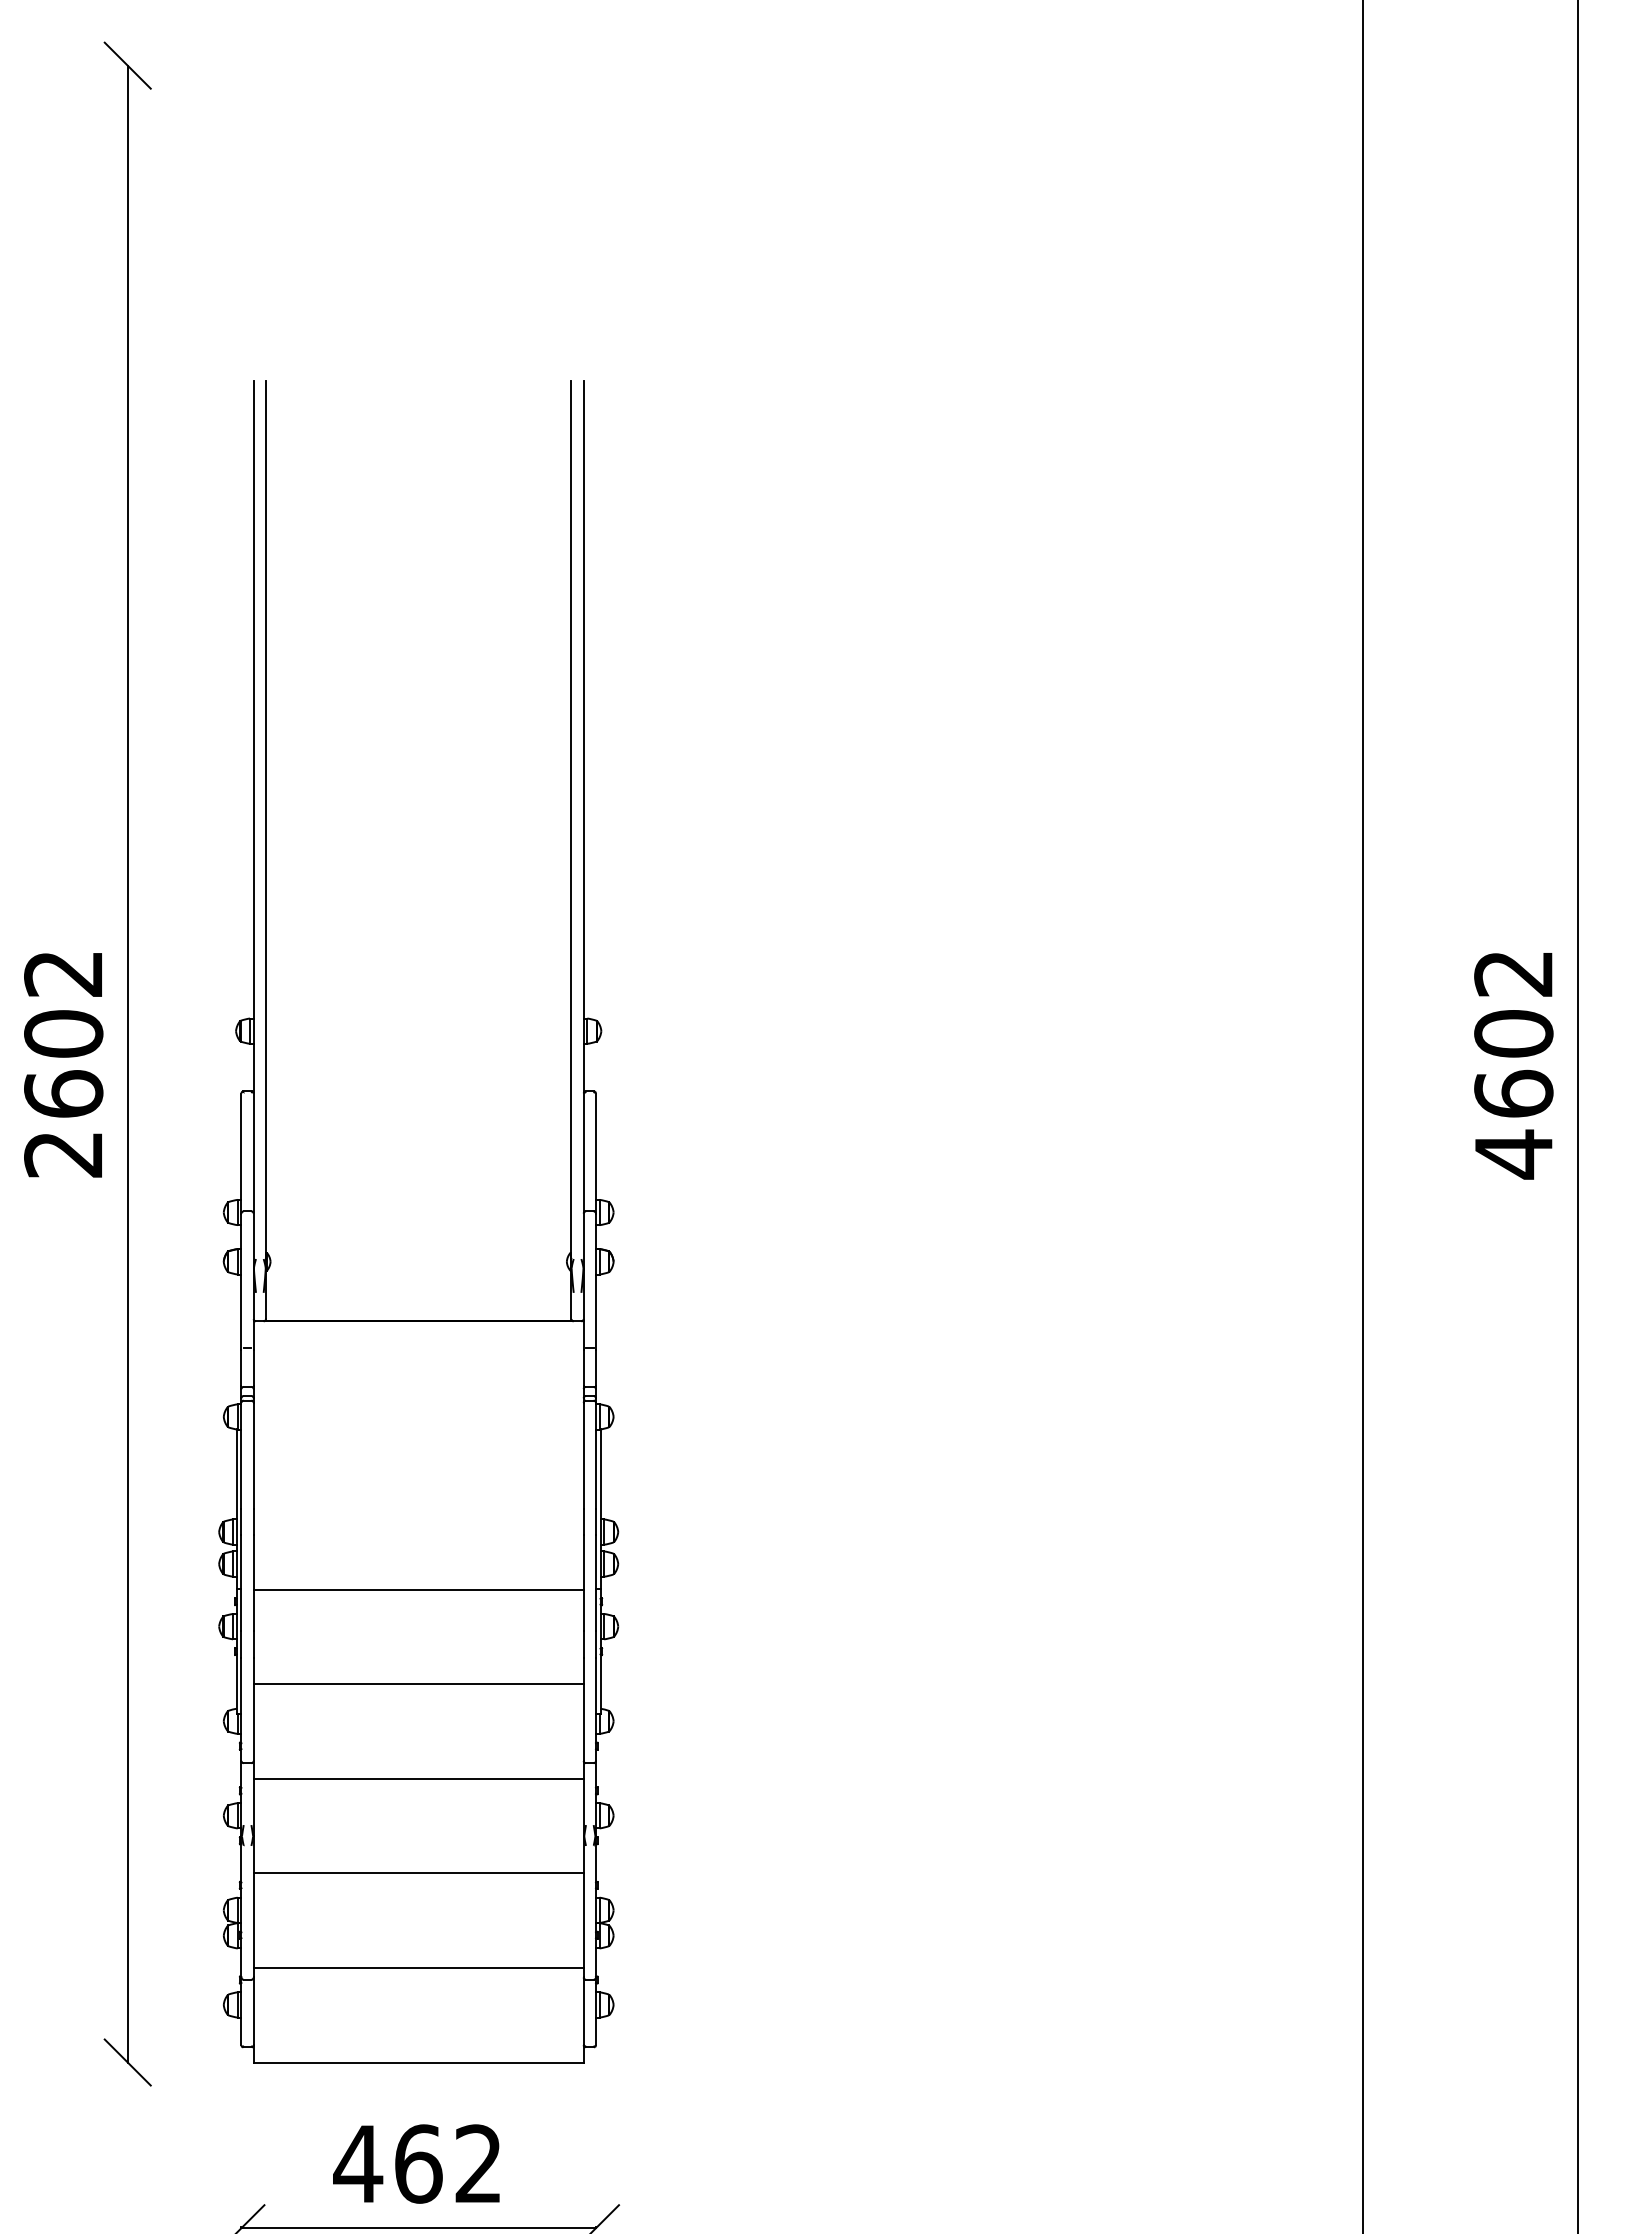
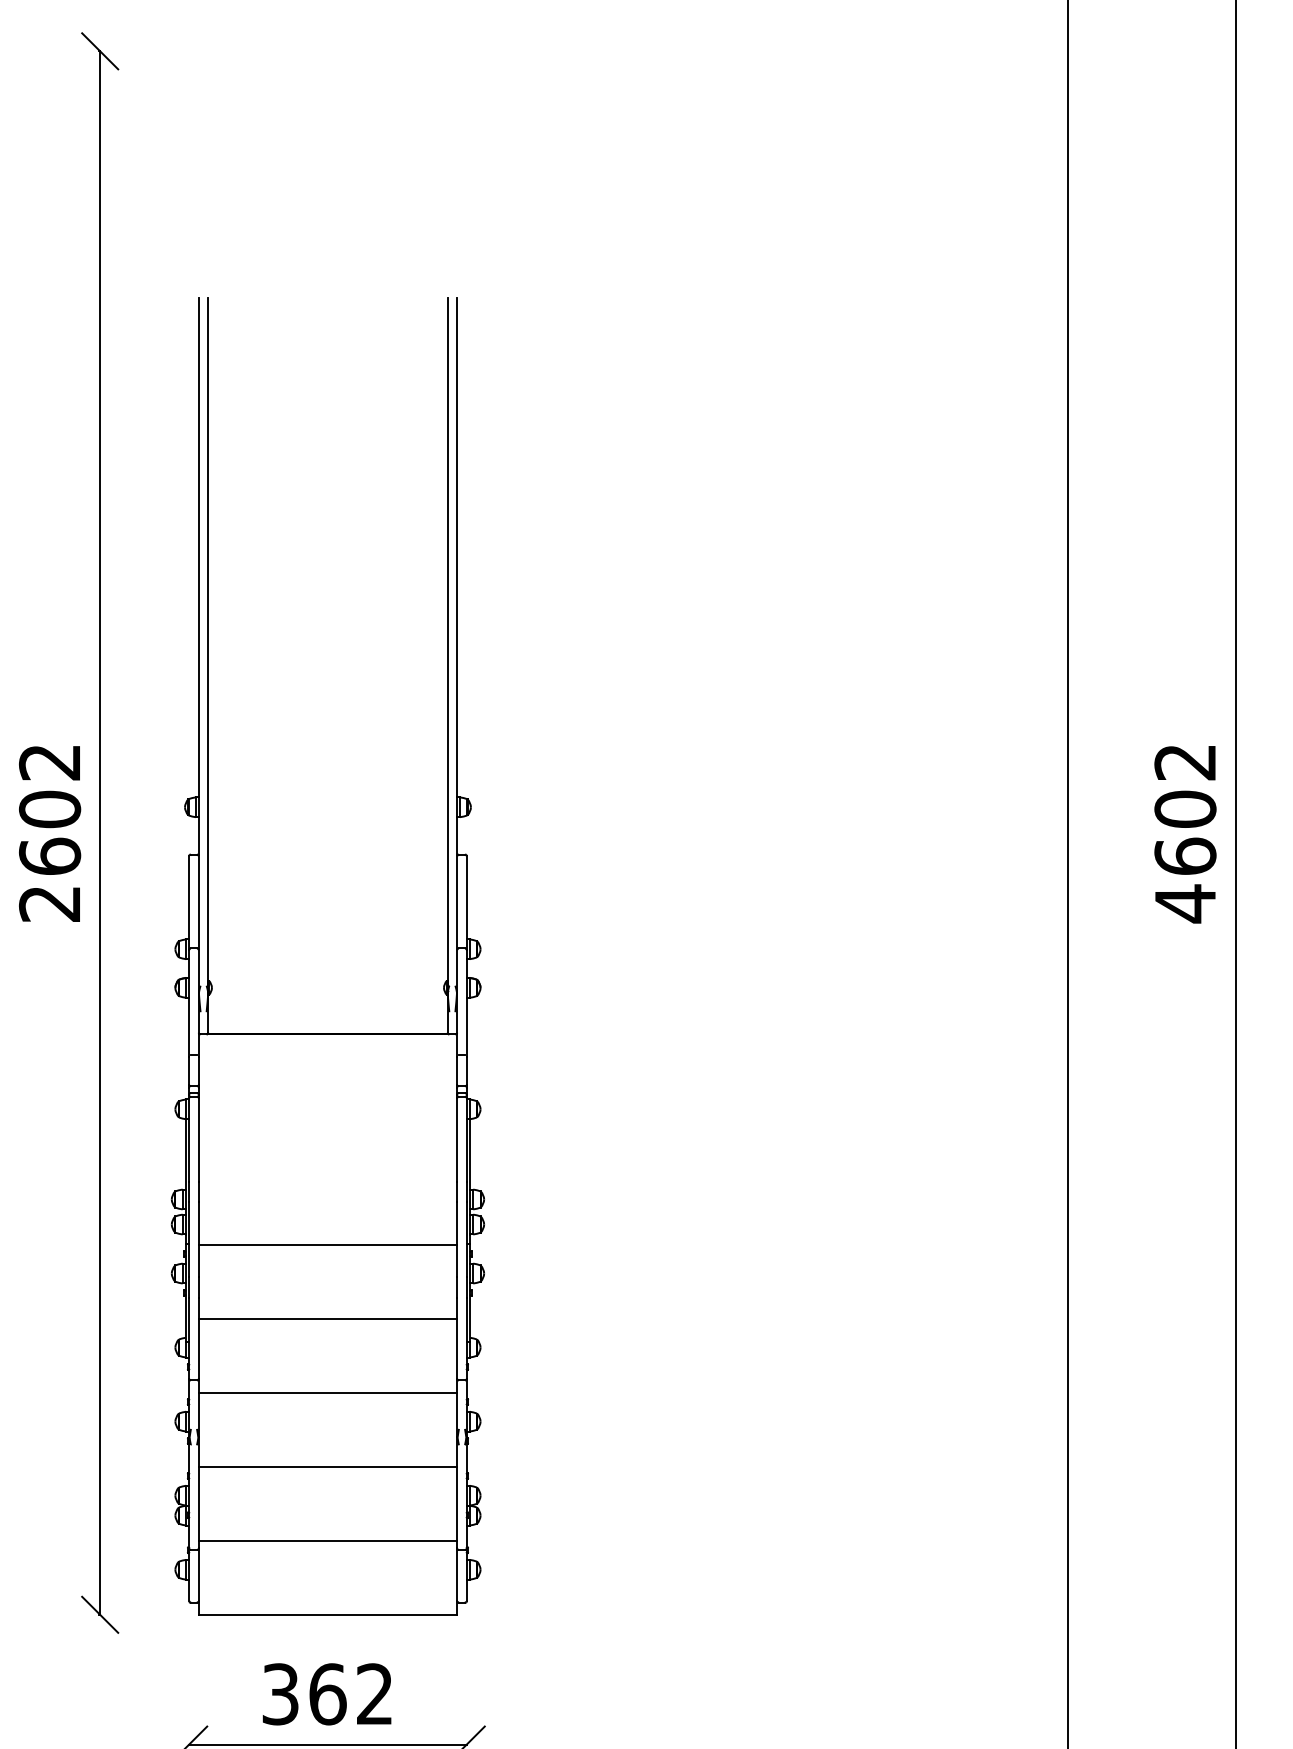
text: (358, 2163) -> (280, 1693), 462 -> 362

